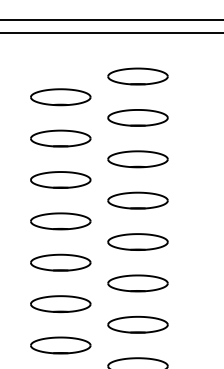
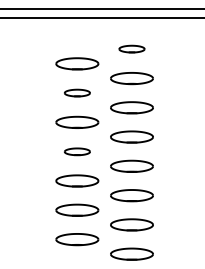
part: (137, 75) -> (131, 48), size x0.6
part: (61, 137) -> (77, 92), size x0.6
part: (61, 221) -> (77, 151), size x0.6

